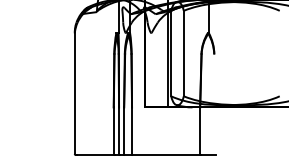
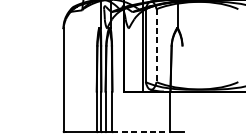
line: (183, 53) -> (156, 45), solid -> dashed
line: (166, 155) -> (141, 132), solid -> dashed

